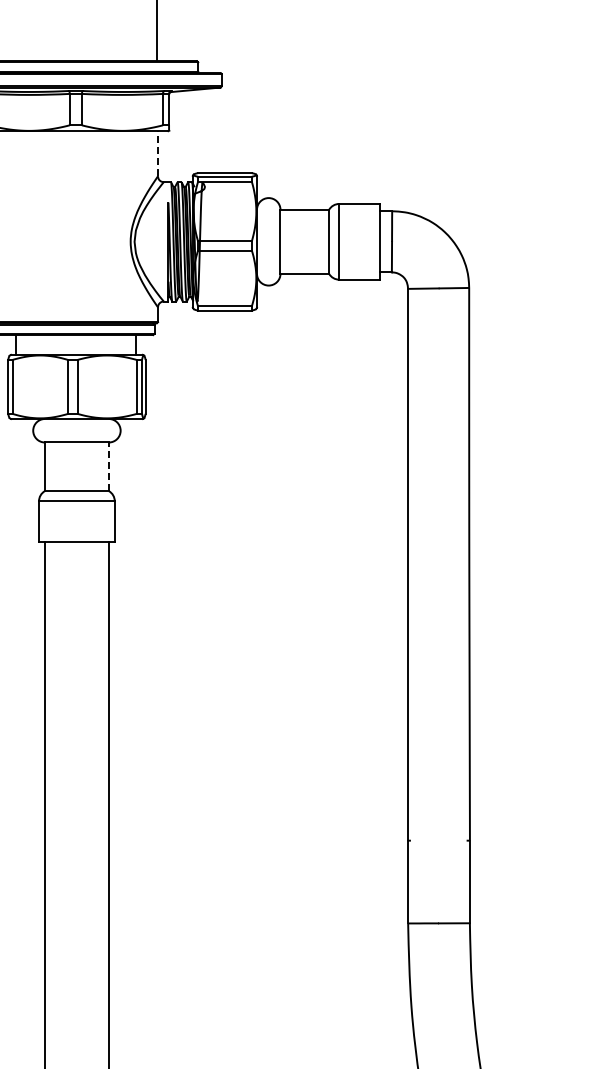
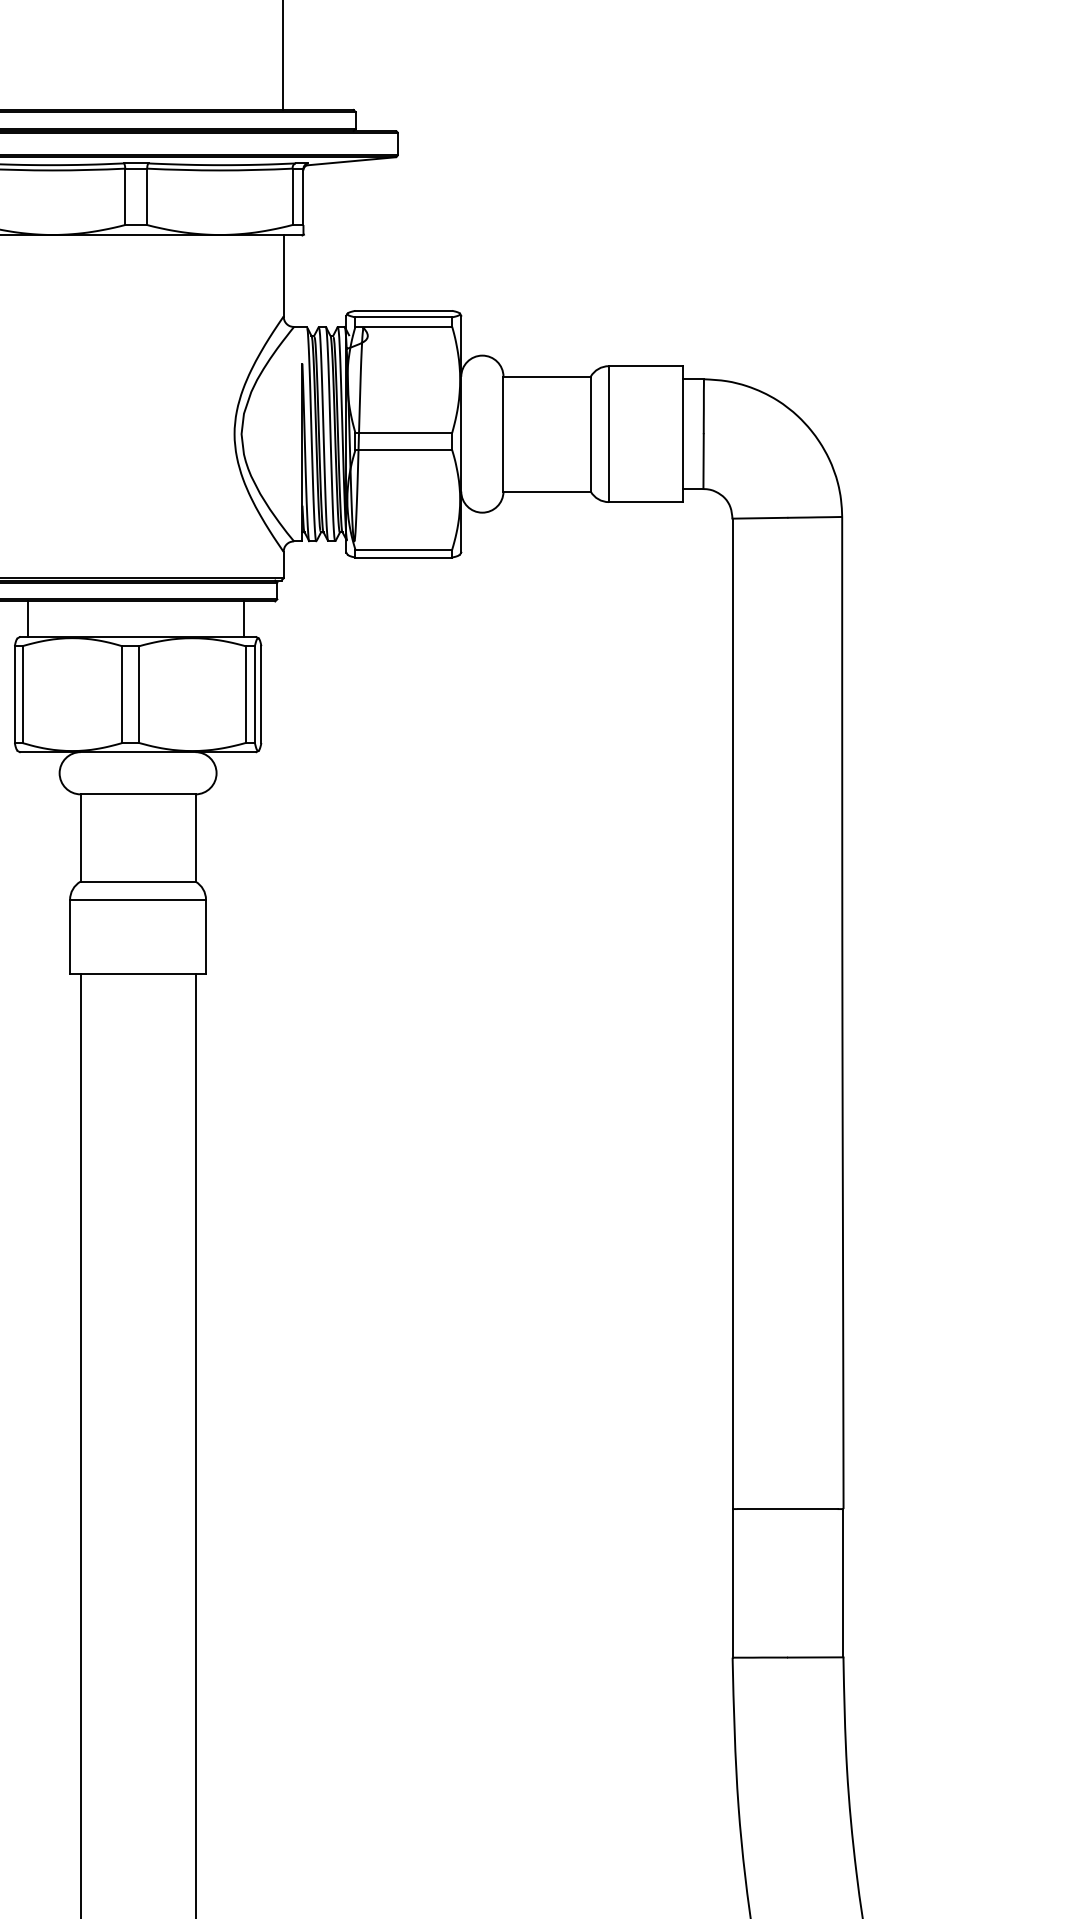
line: (158, 153) -> (284, 275), dashed -> solid
line: (108, 466) -> (194, 837), dashed -> solid
line: (438, 840) -> (787, 1508), added

